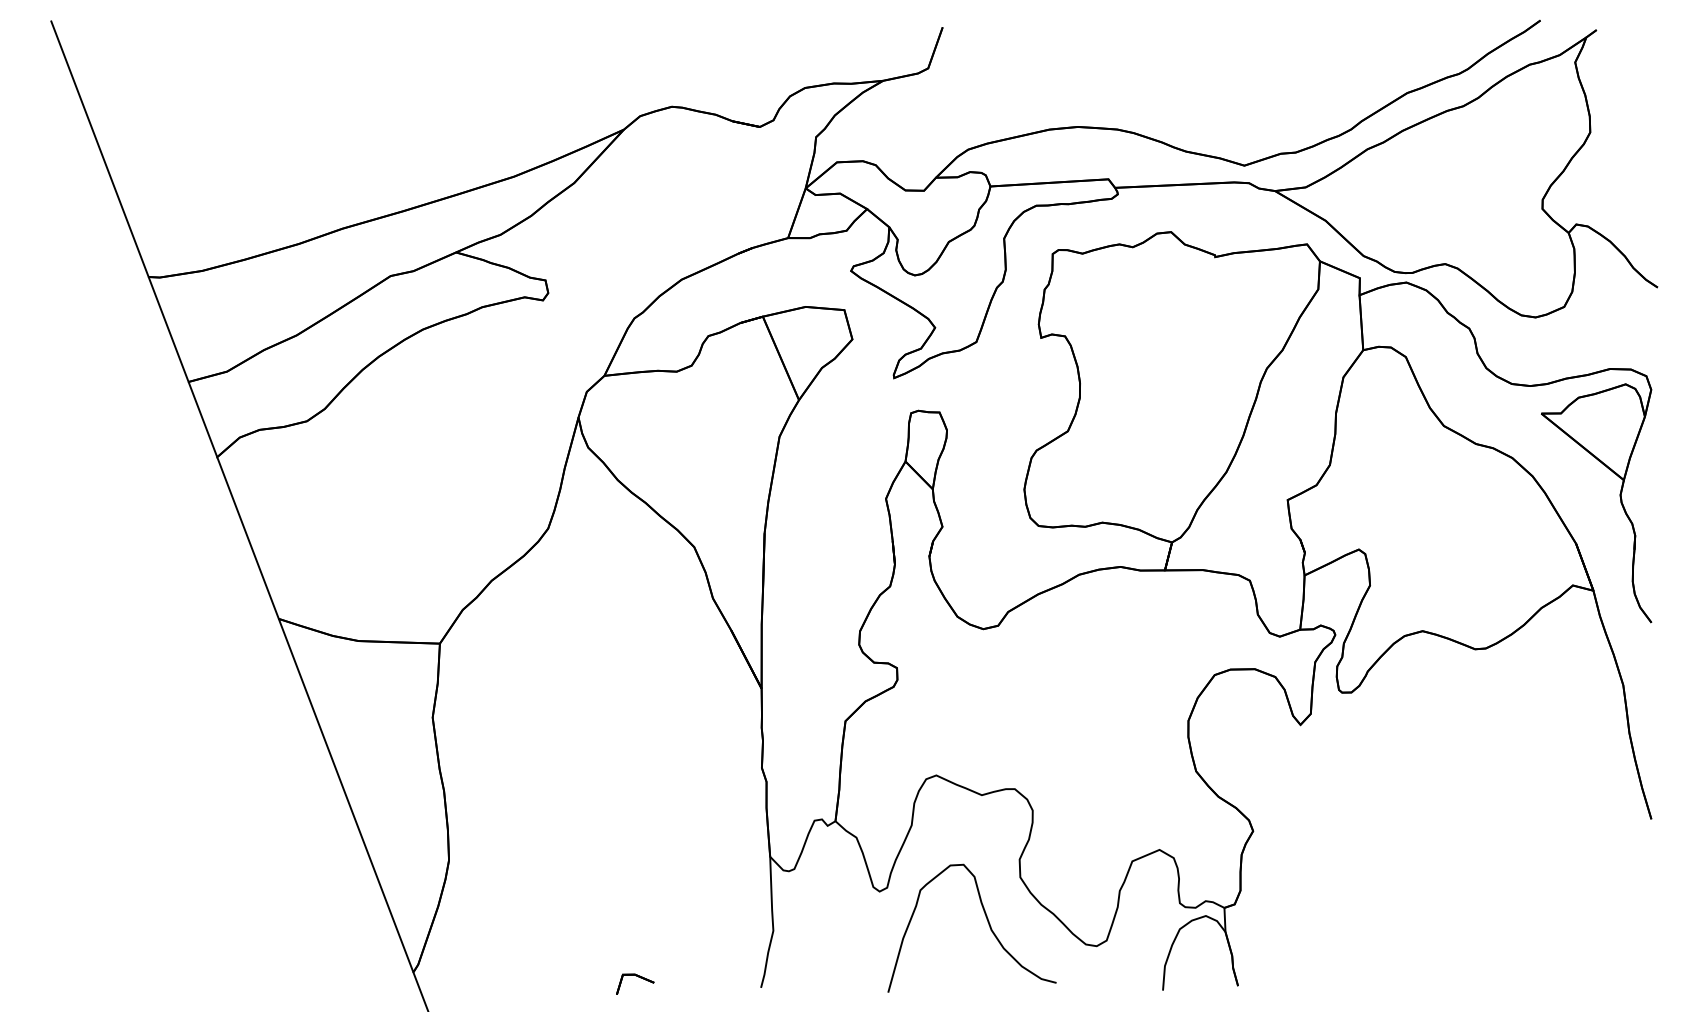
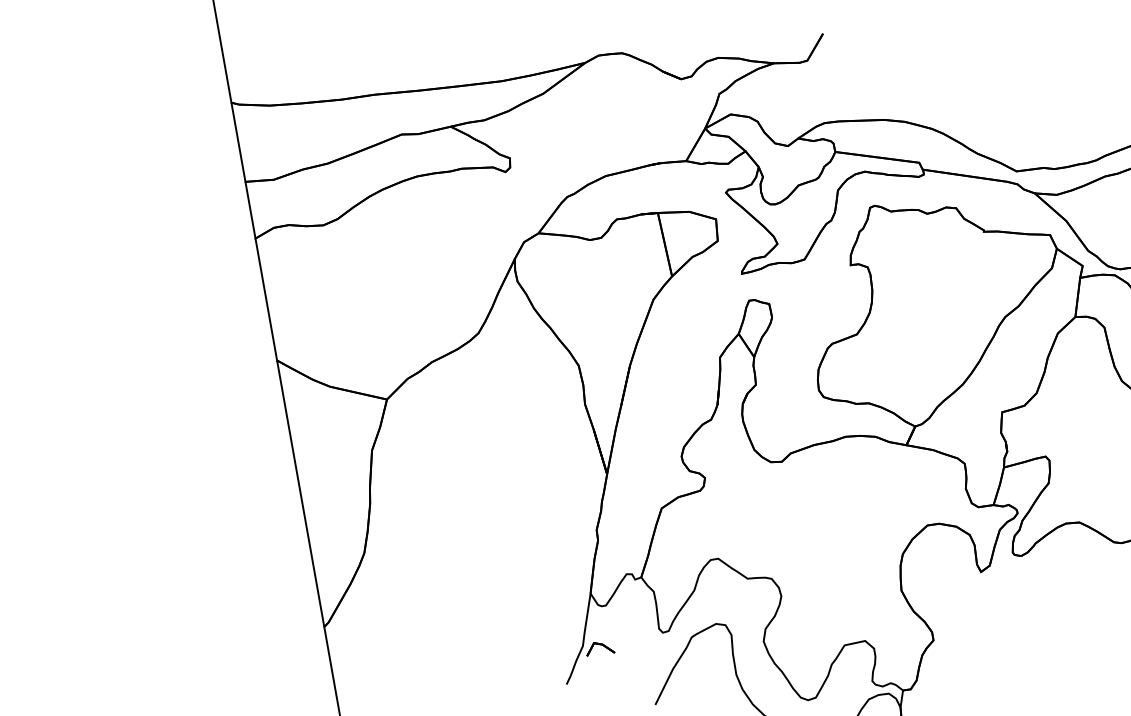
part: (638, 977) -> (604, 647), moved

